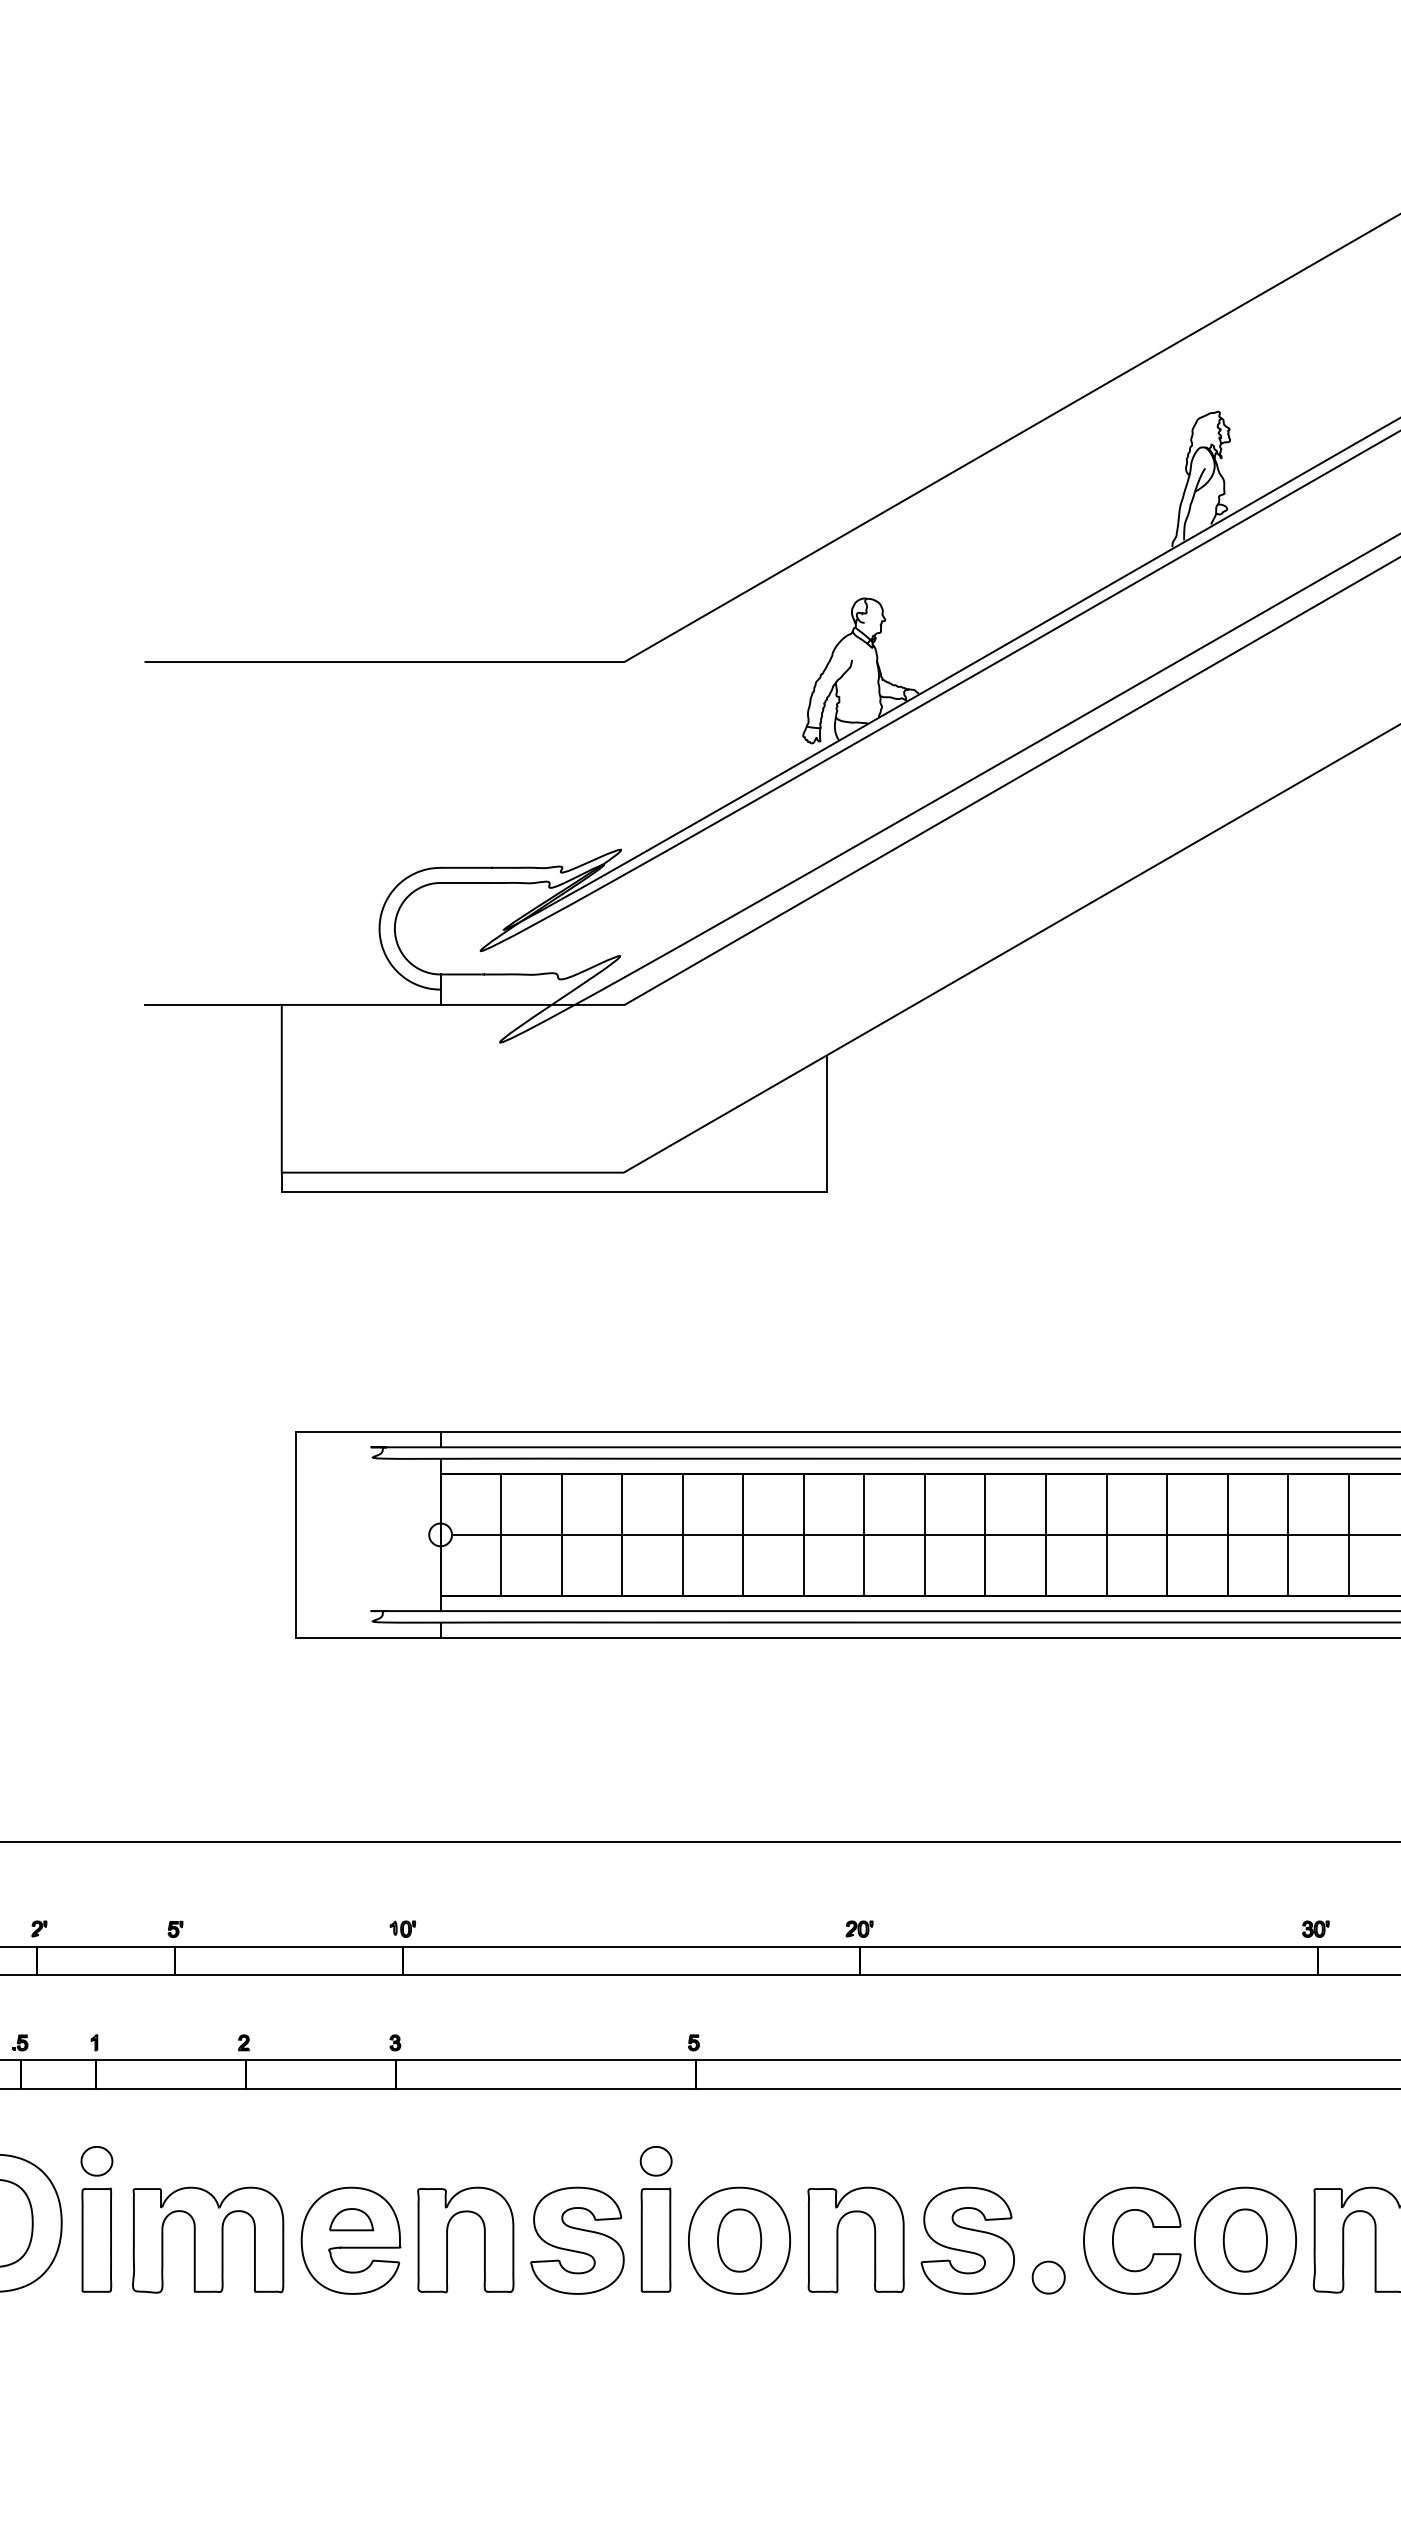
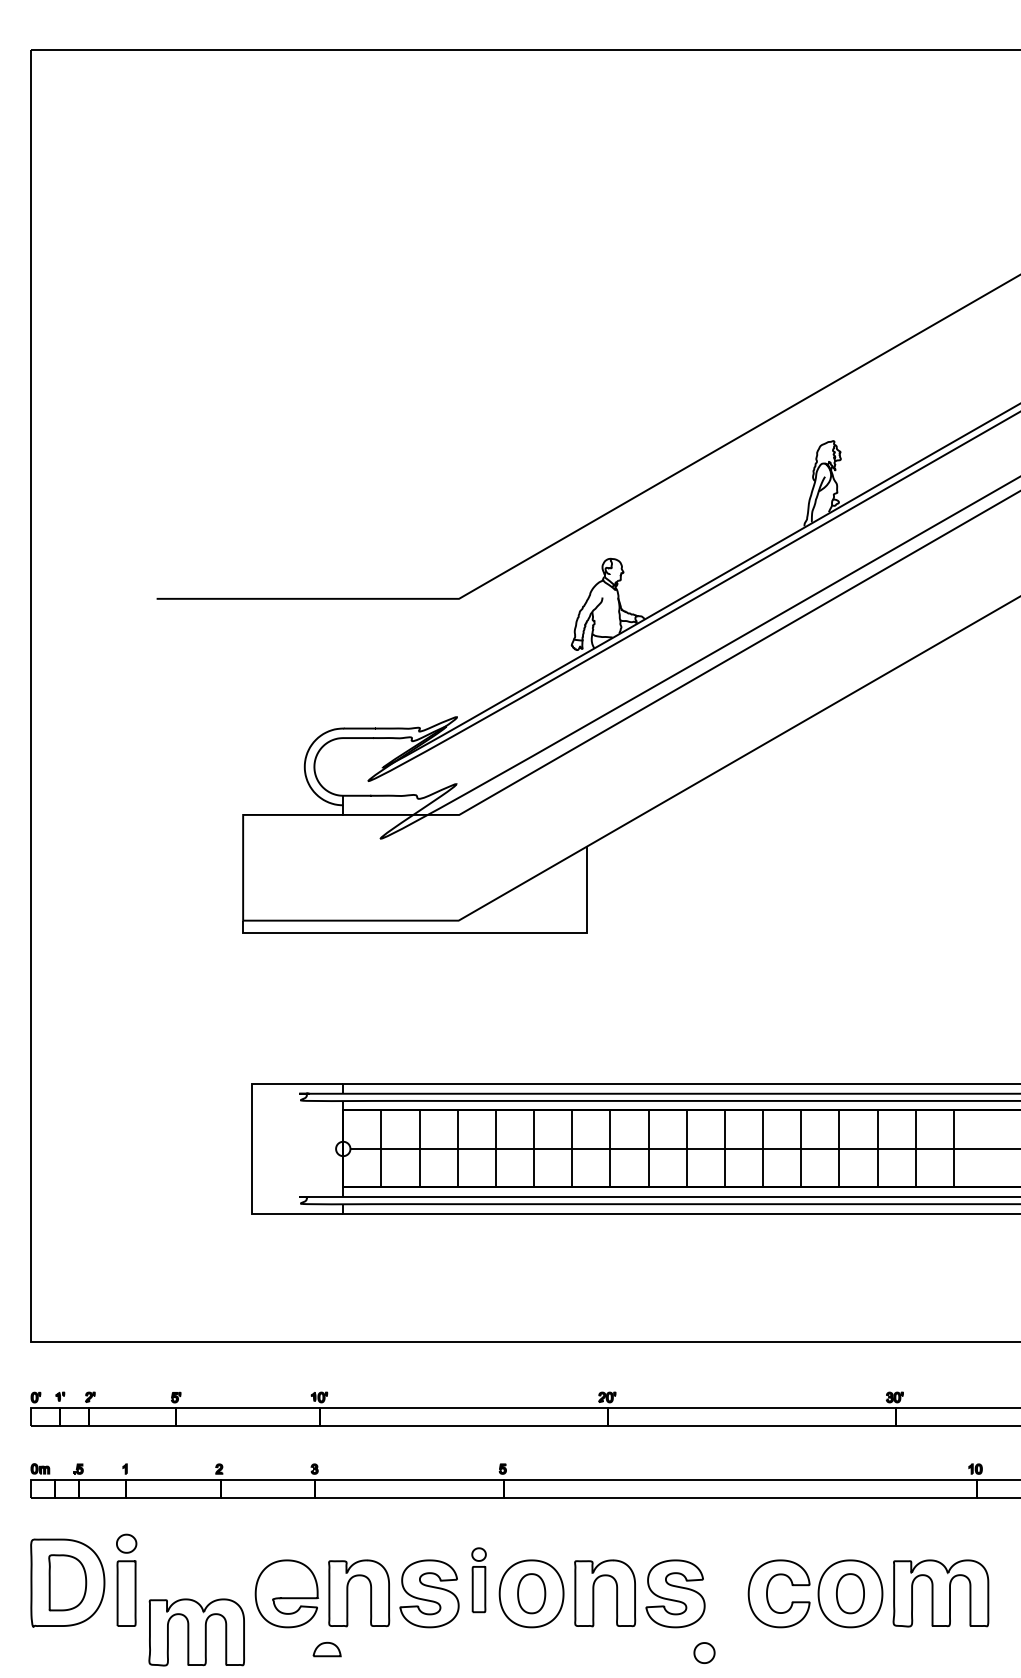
line: (212, 1004) -> (199, 814), removed
part: (655, 2218) -> (478, 1579), size x0.7
part: (350, 2219) -> (326, 1649), moved
part: (207, 2240) -> (196, 1632), moved
part: (1048, 2276) -> (704, 1652), moved

